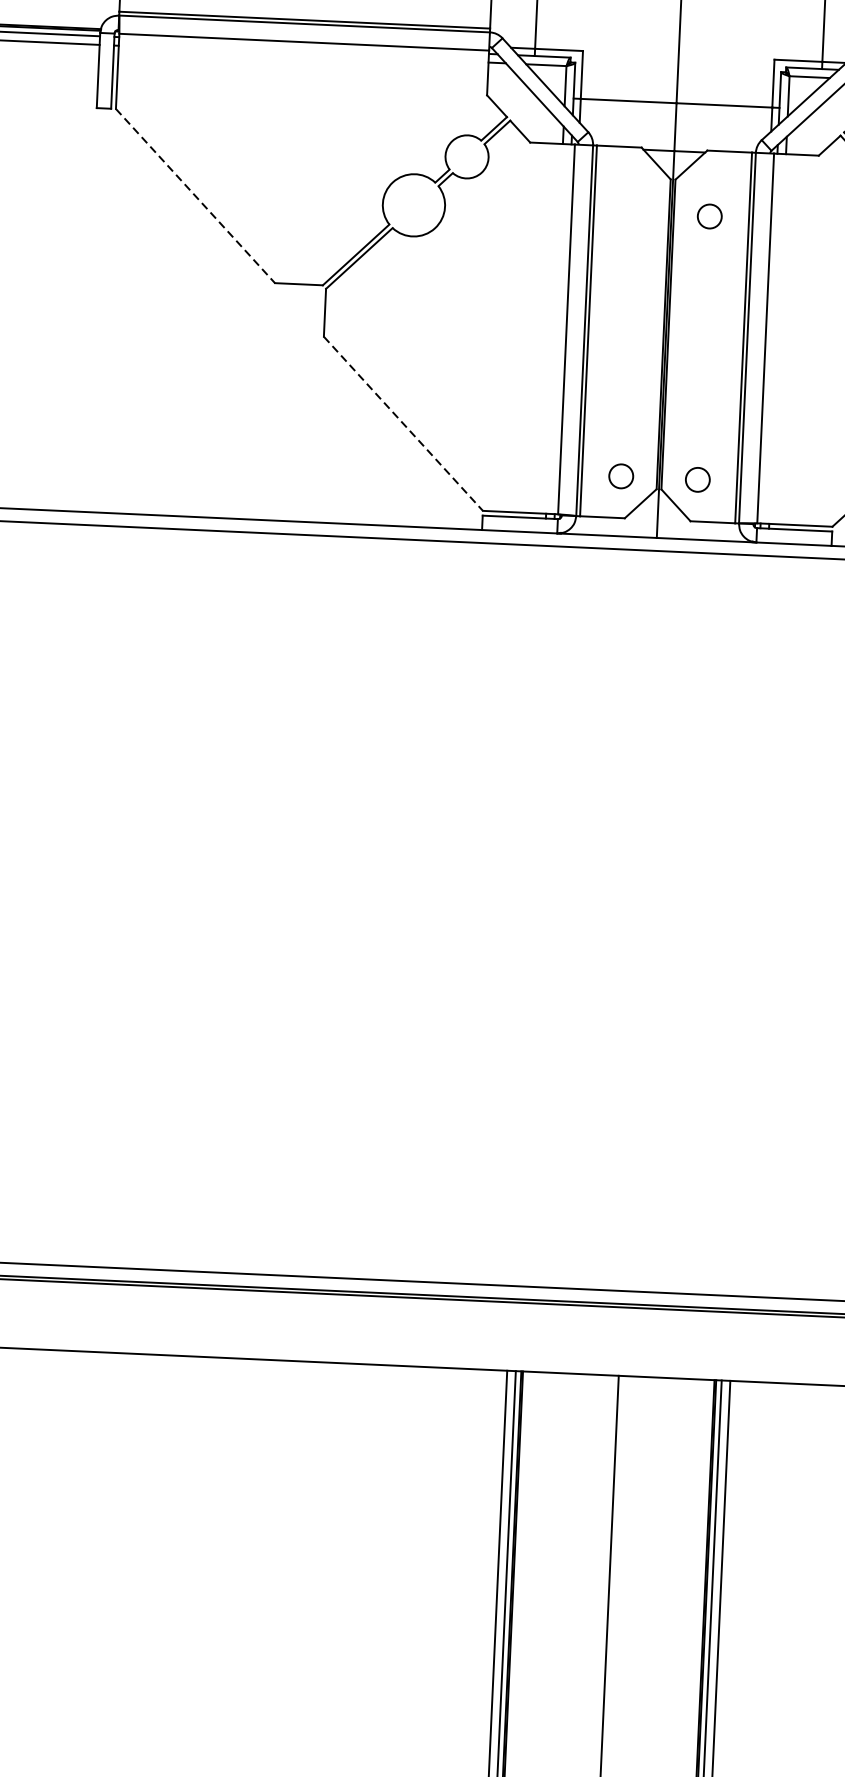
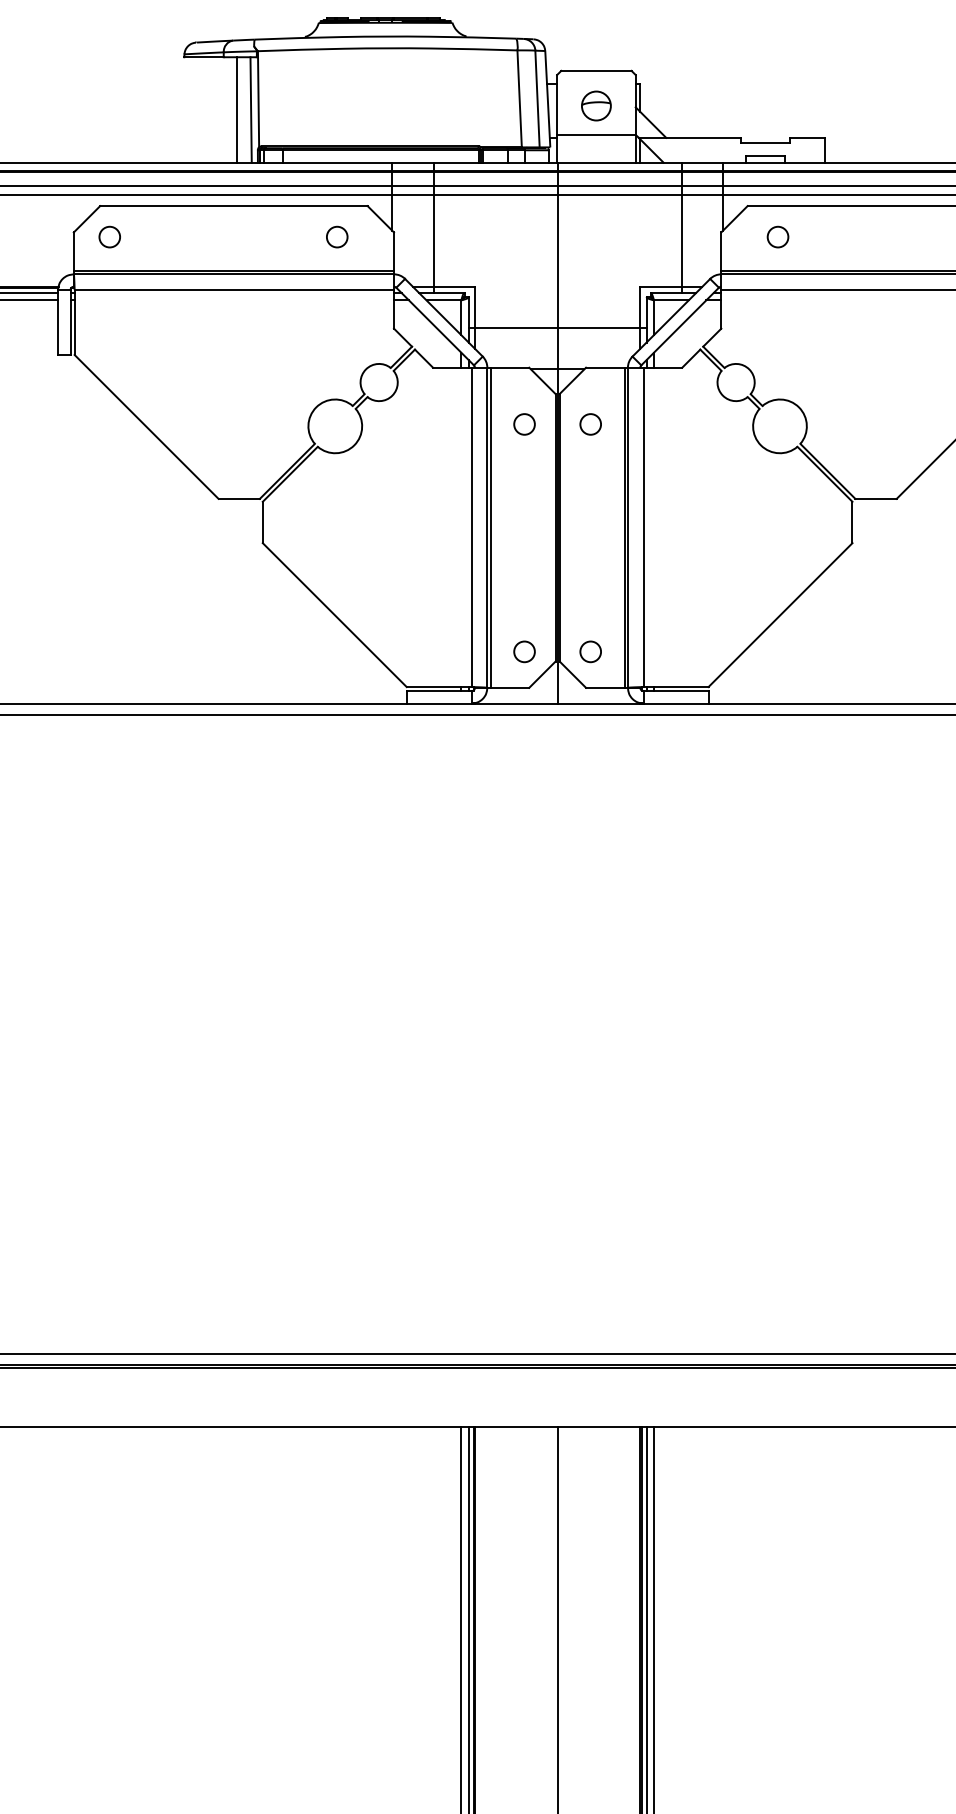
line: (195, 195) -> (146, 426), dashed -> solid
circle: (633, 213) -> (524, 424), added
line: (403, 424) -> (334, 615), dashed -> solid

